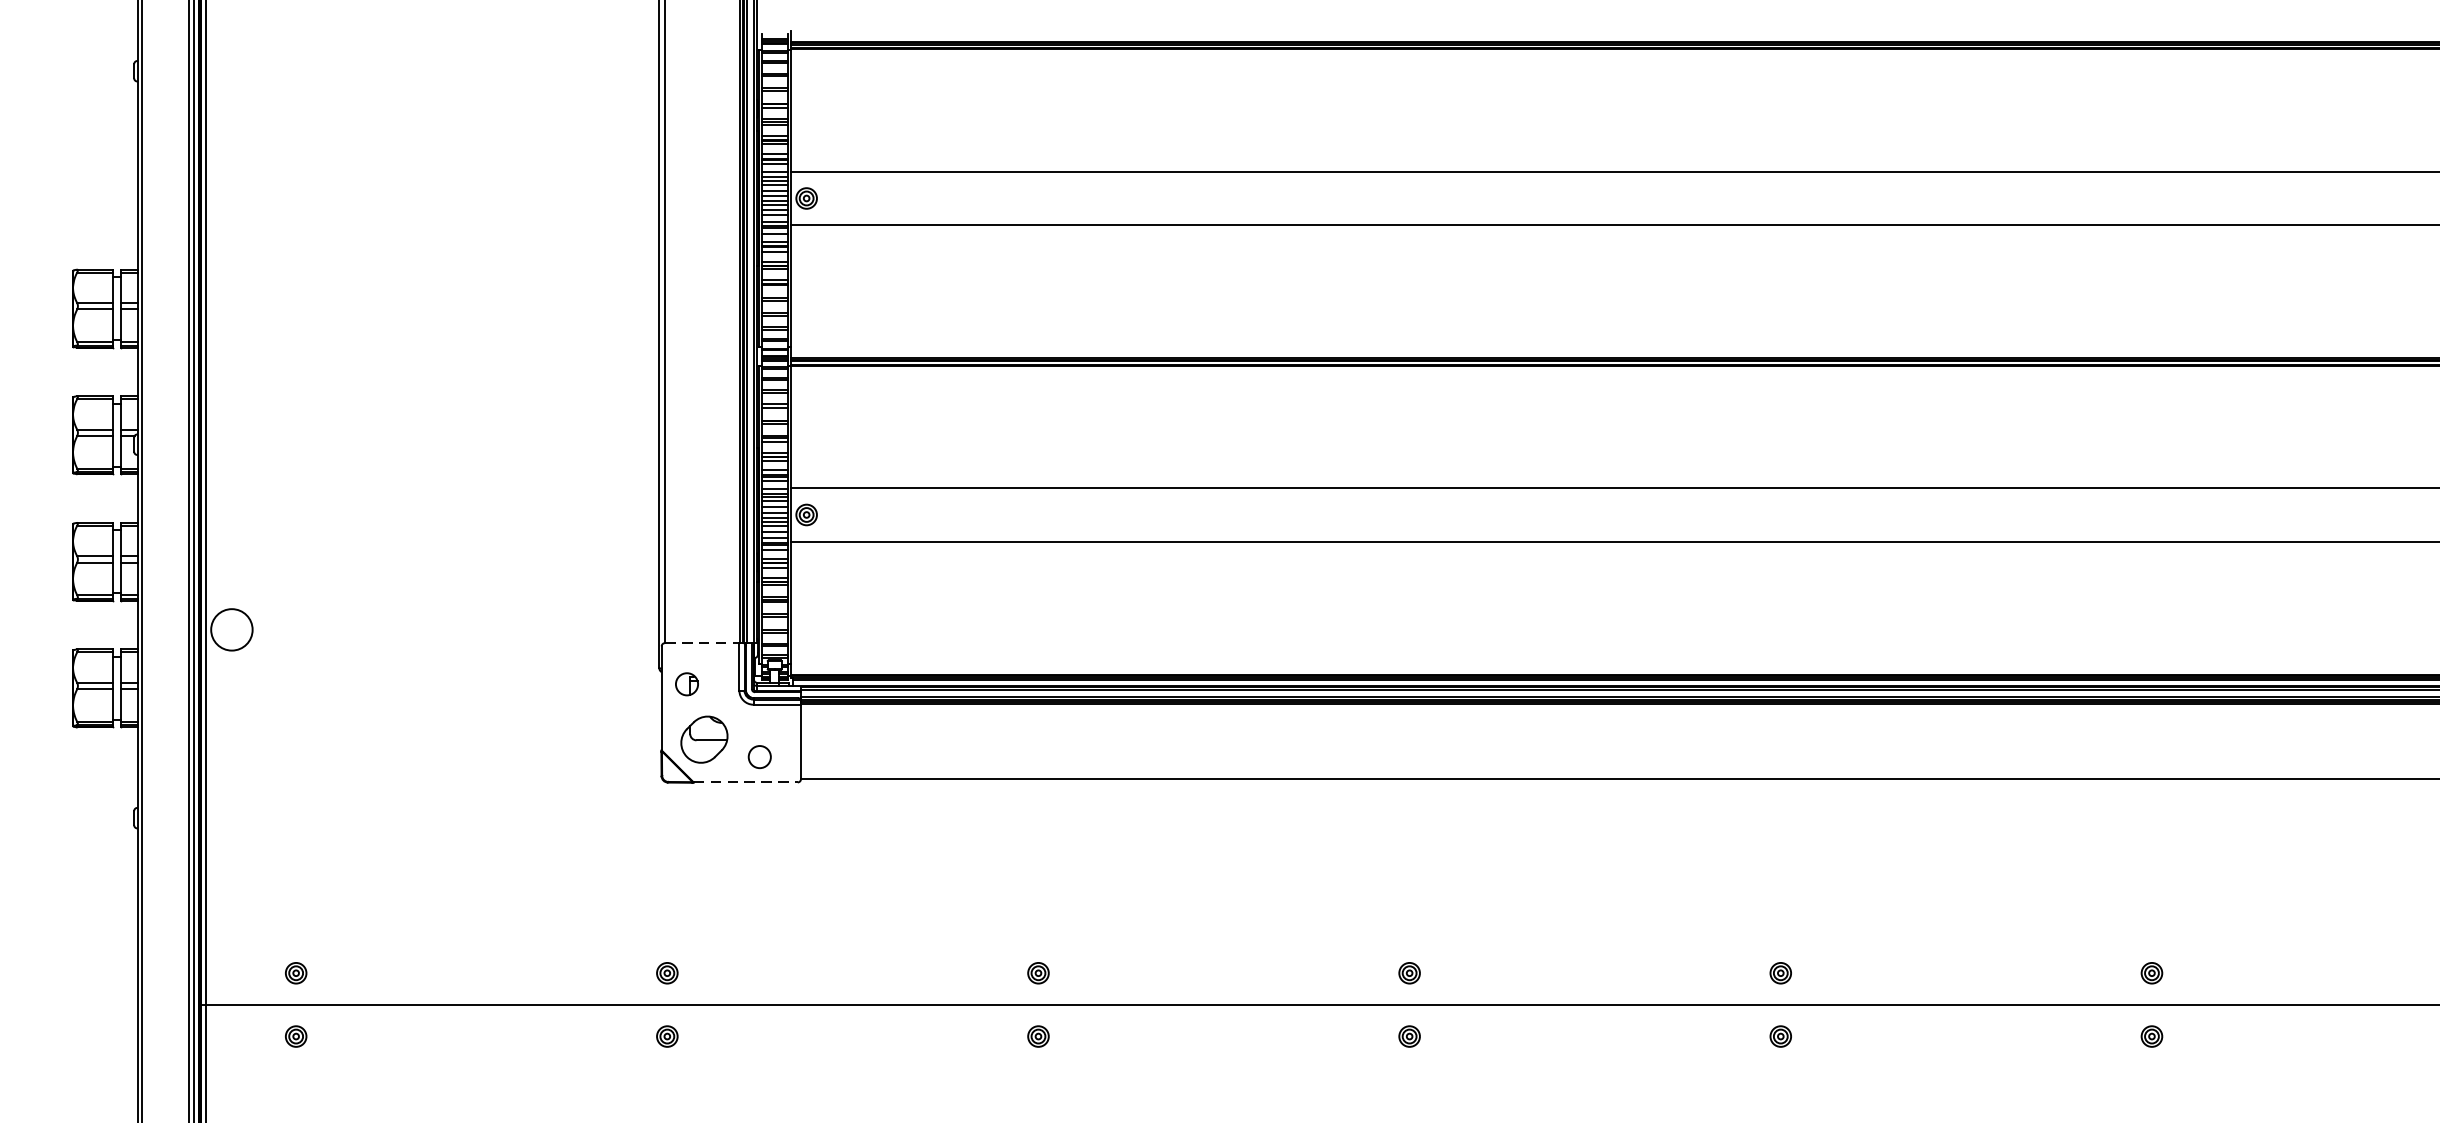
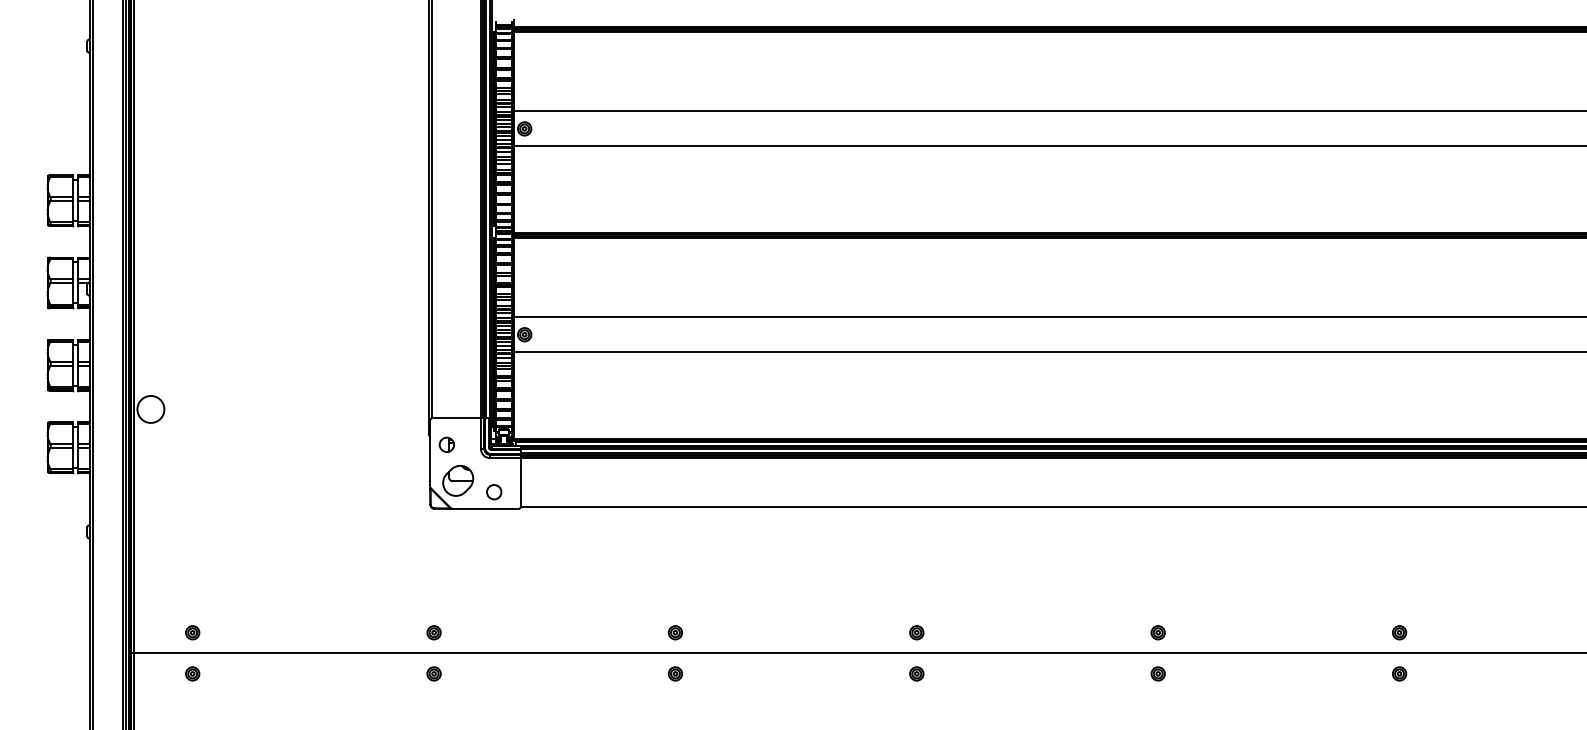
line: (703, 643) -> (457, 418), dashed -> solid
line: (746, 782) -> (485, 508), dashed -> solid

